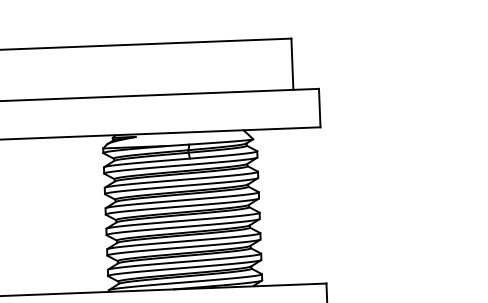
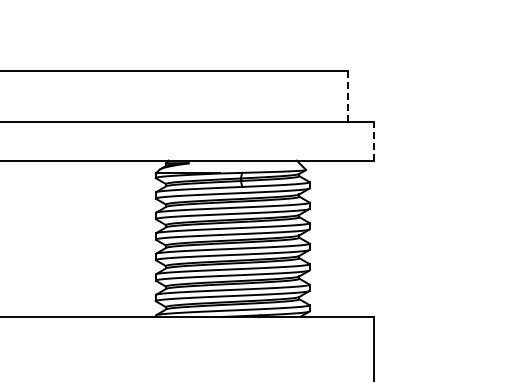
line: (292, 64) -> (348, 96), solid -> dashed
line: (319, 107) -> (373, 140), solid -> dashed

